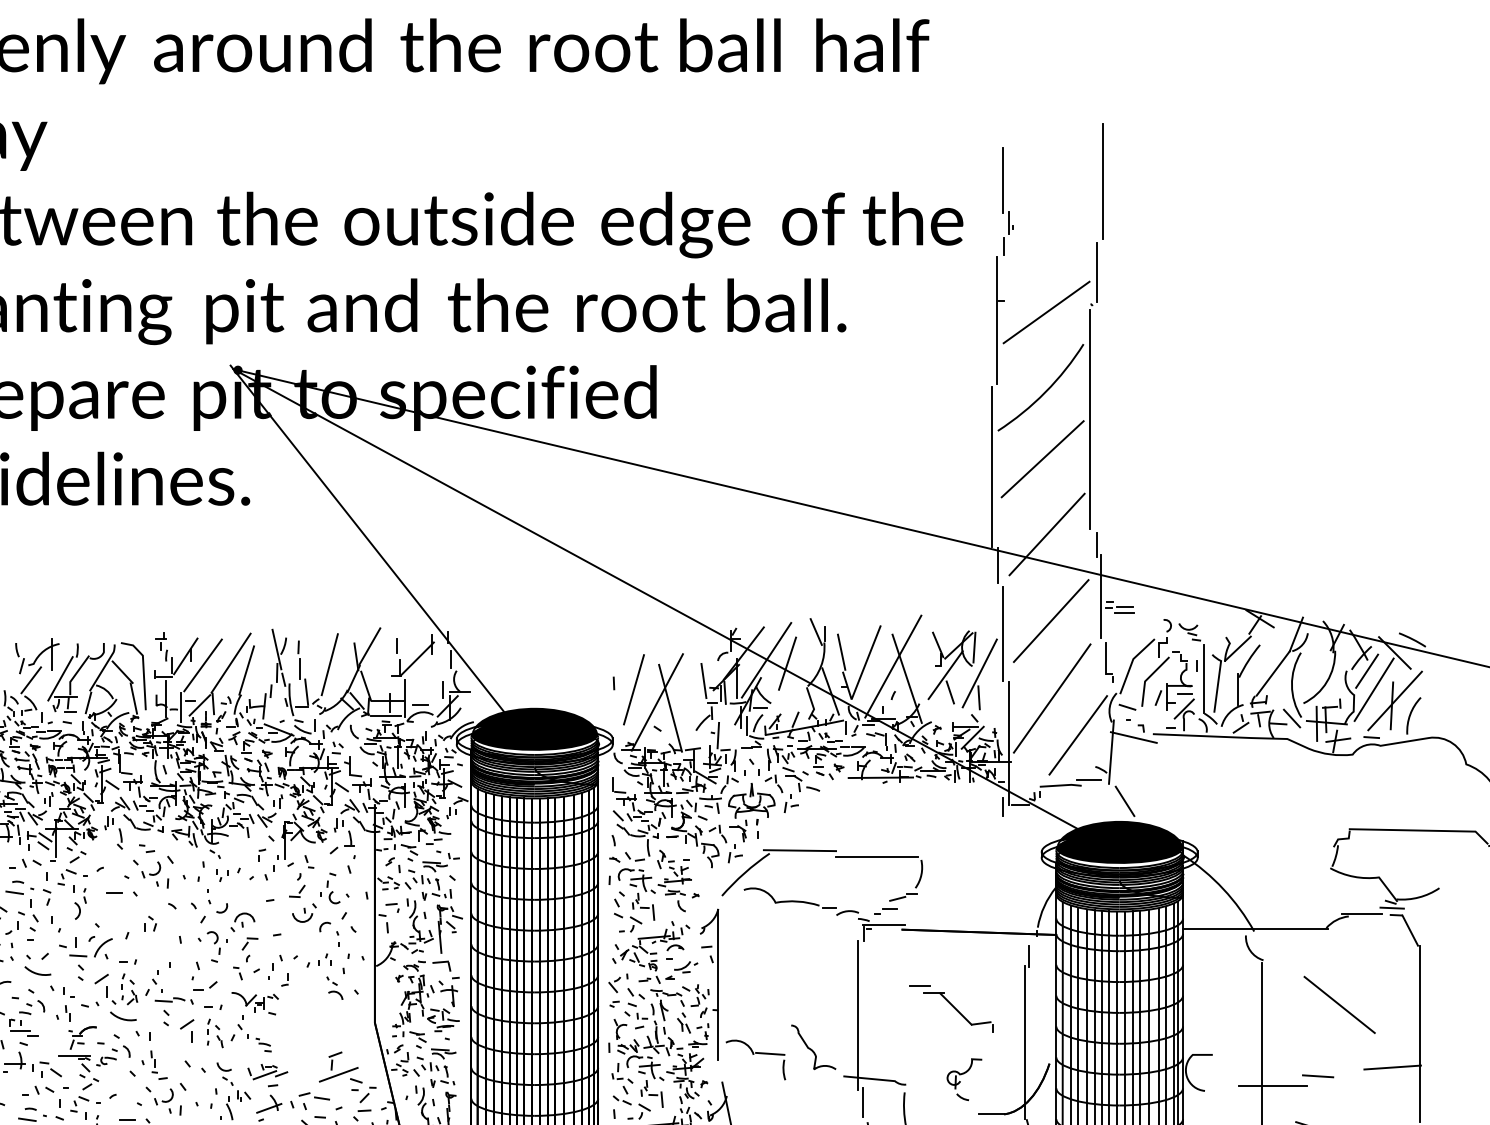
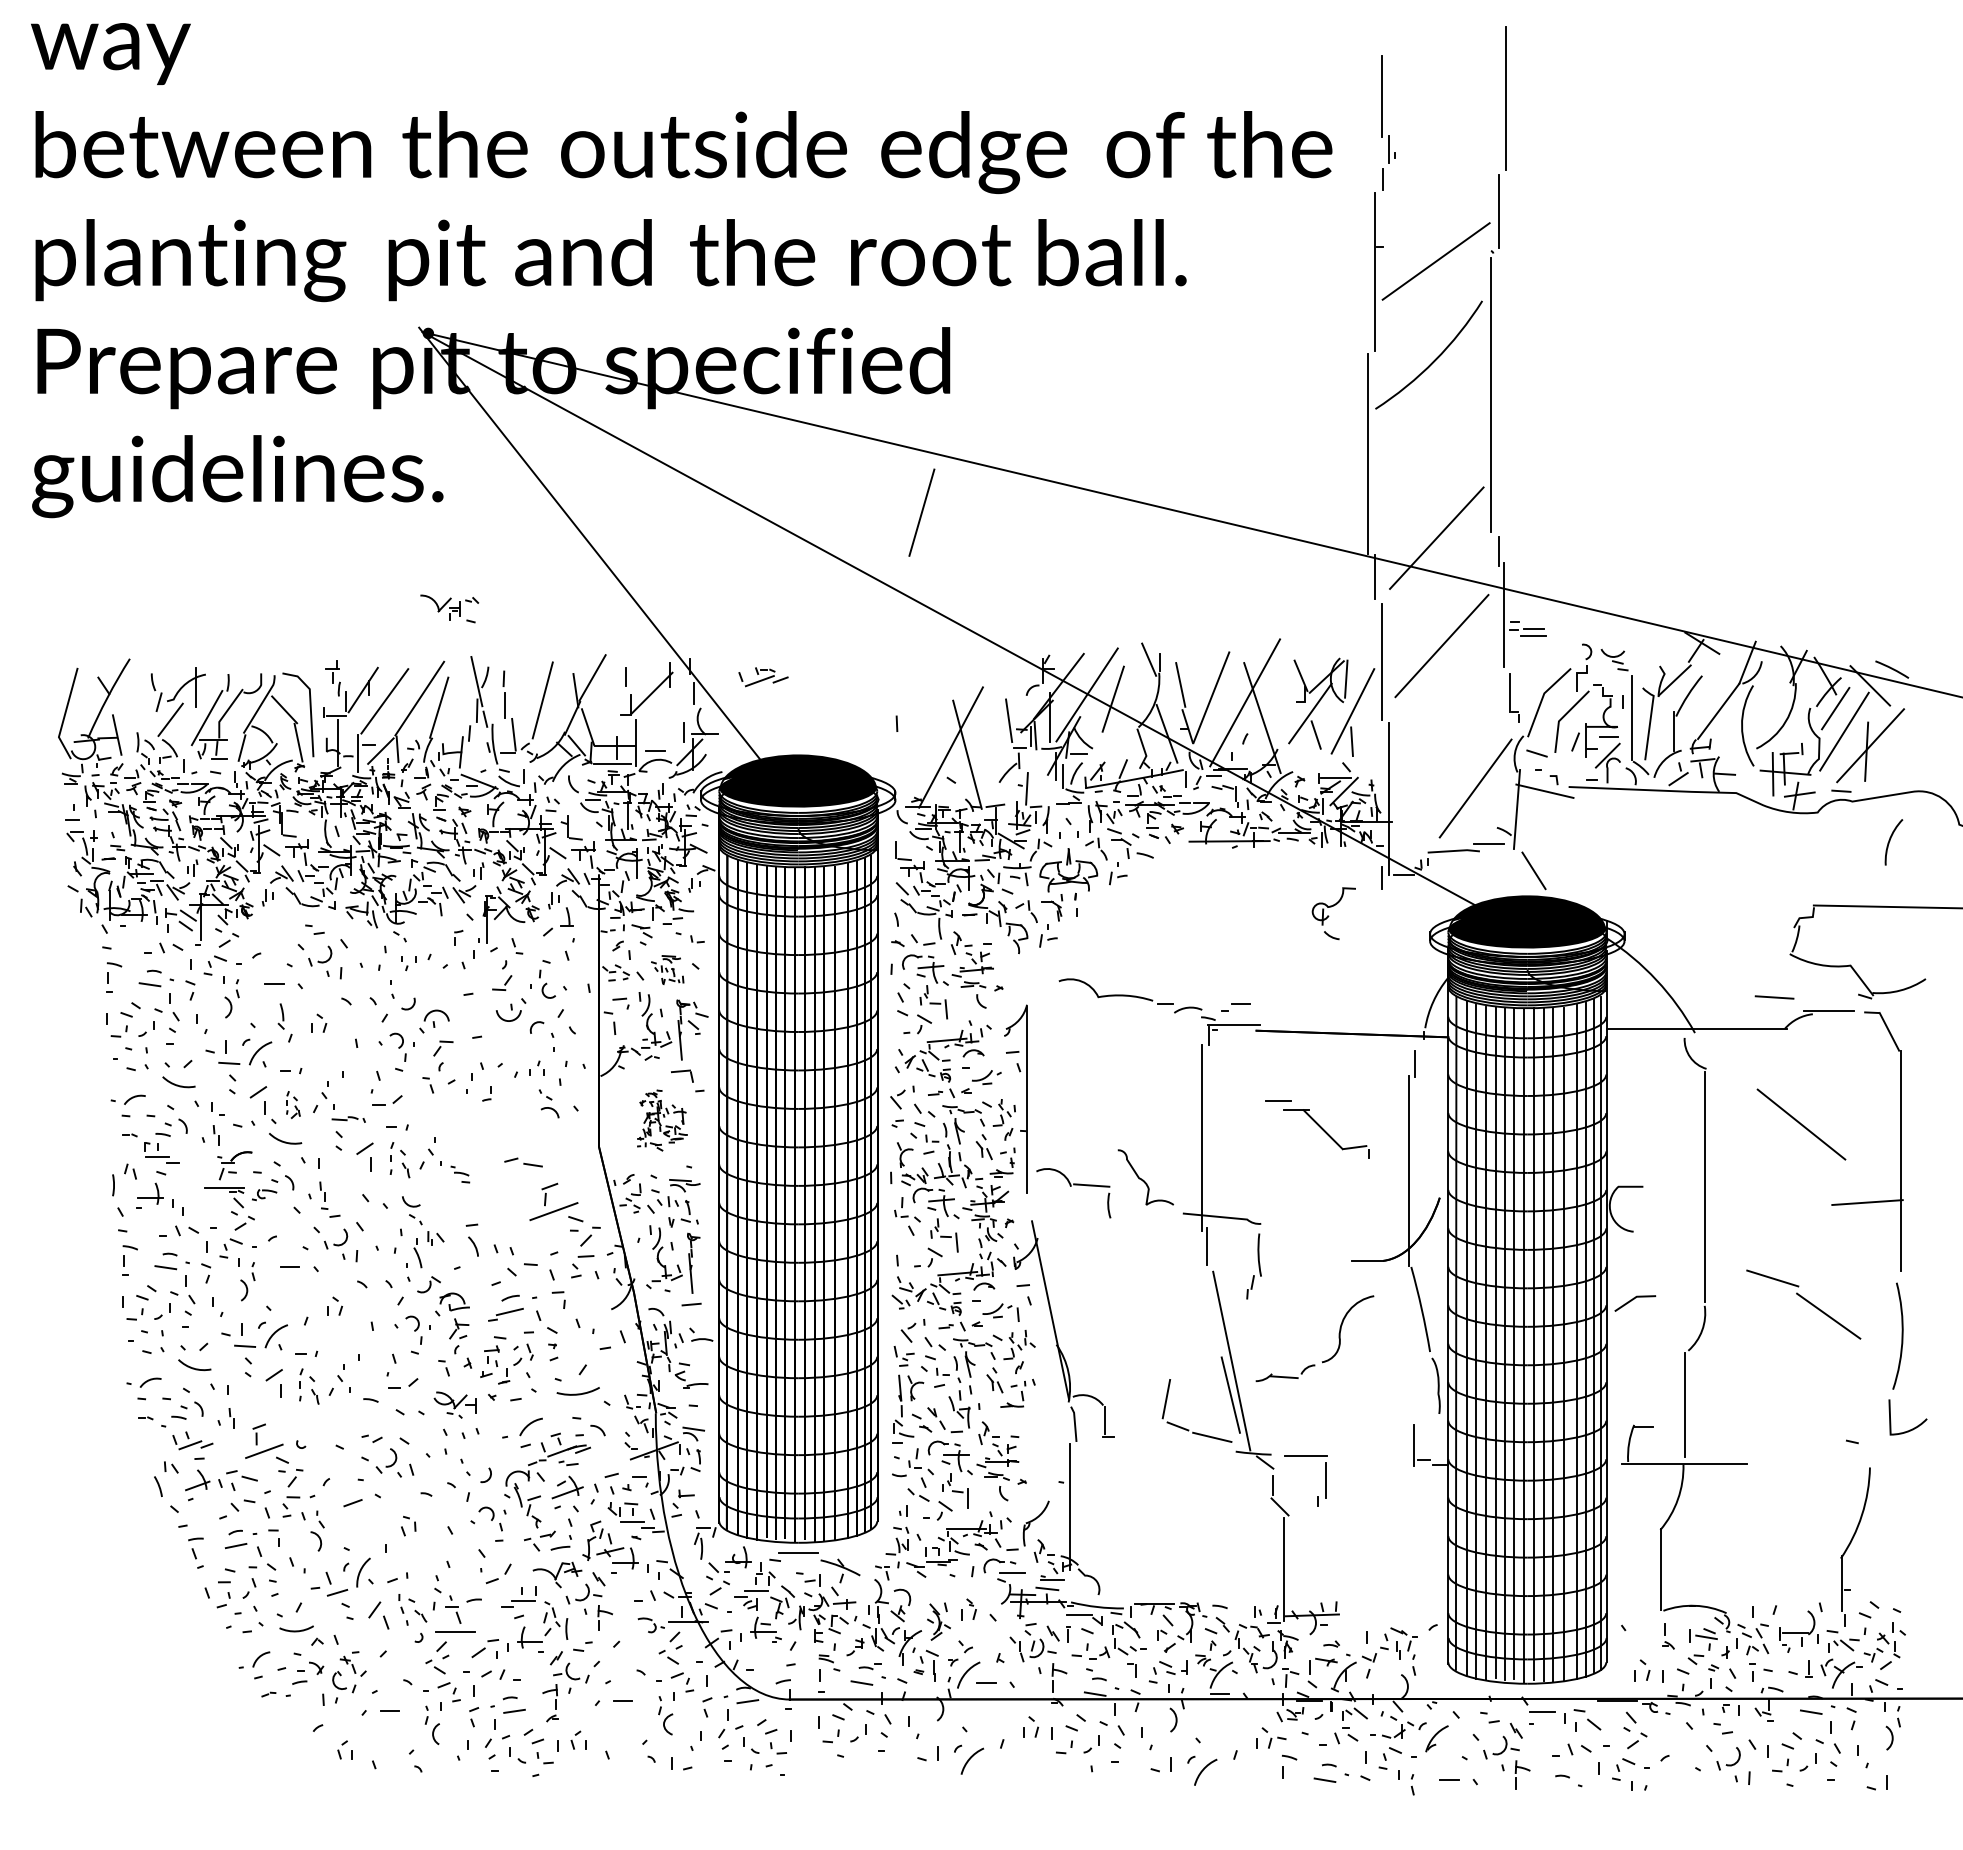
line: (1042, 458) -> (1431, 443), removed
line: (633, 689) -> (921, 512), moved
line: (1051, 698) -> (1442, 742), removed
arc: (1411, 715) -> (1890, 841), moved
line: (1292, 718) -> (1742, 767), removed
part: (119, 838) -> (280, 1016), moved
part: (835, 857) -> (1173, 940), removed
part: (429, 880) -> (667, 969), size x0.6
line: (1391, 907) -> (1866, 1003), removed
part: (129, 988) -> (293, 1104), size x0.7
part: (173, 1000) -> (348, 1119), size x0.7
part: (425, 1001) -> (662, 1120), size x0.6
part: (254, 1003) -> (449, 608), moved
part: (50, 1069) -> (194, 1204), removed
part: (267, 1072) -> (763, 677), moved
line: (1318, 1076) -> (1774, 997), moved
part: (964, 1079) -> (1333, 913), moved
line: (1272, 1085) -> (1717, 1225), removed
part: (314, 1096) -> (523, 1162), moved
part: (621, 1100) -> (906, 1243), removed
line: (269, 1107) -> (467, 1252), removed

